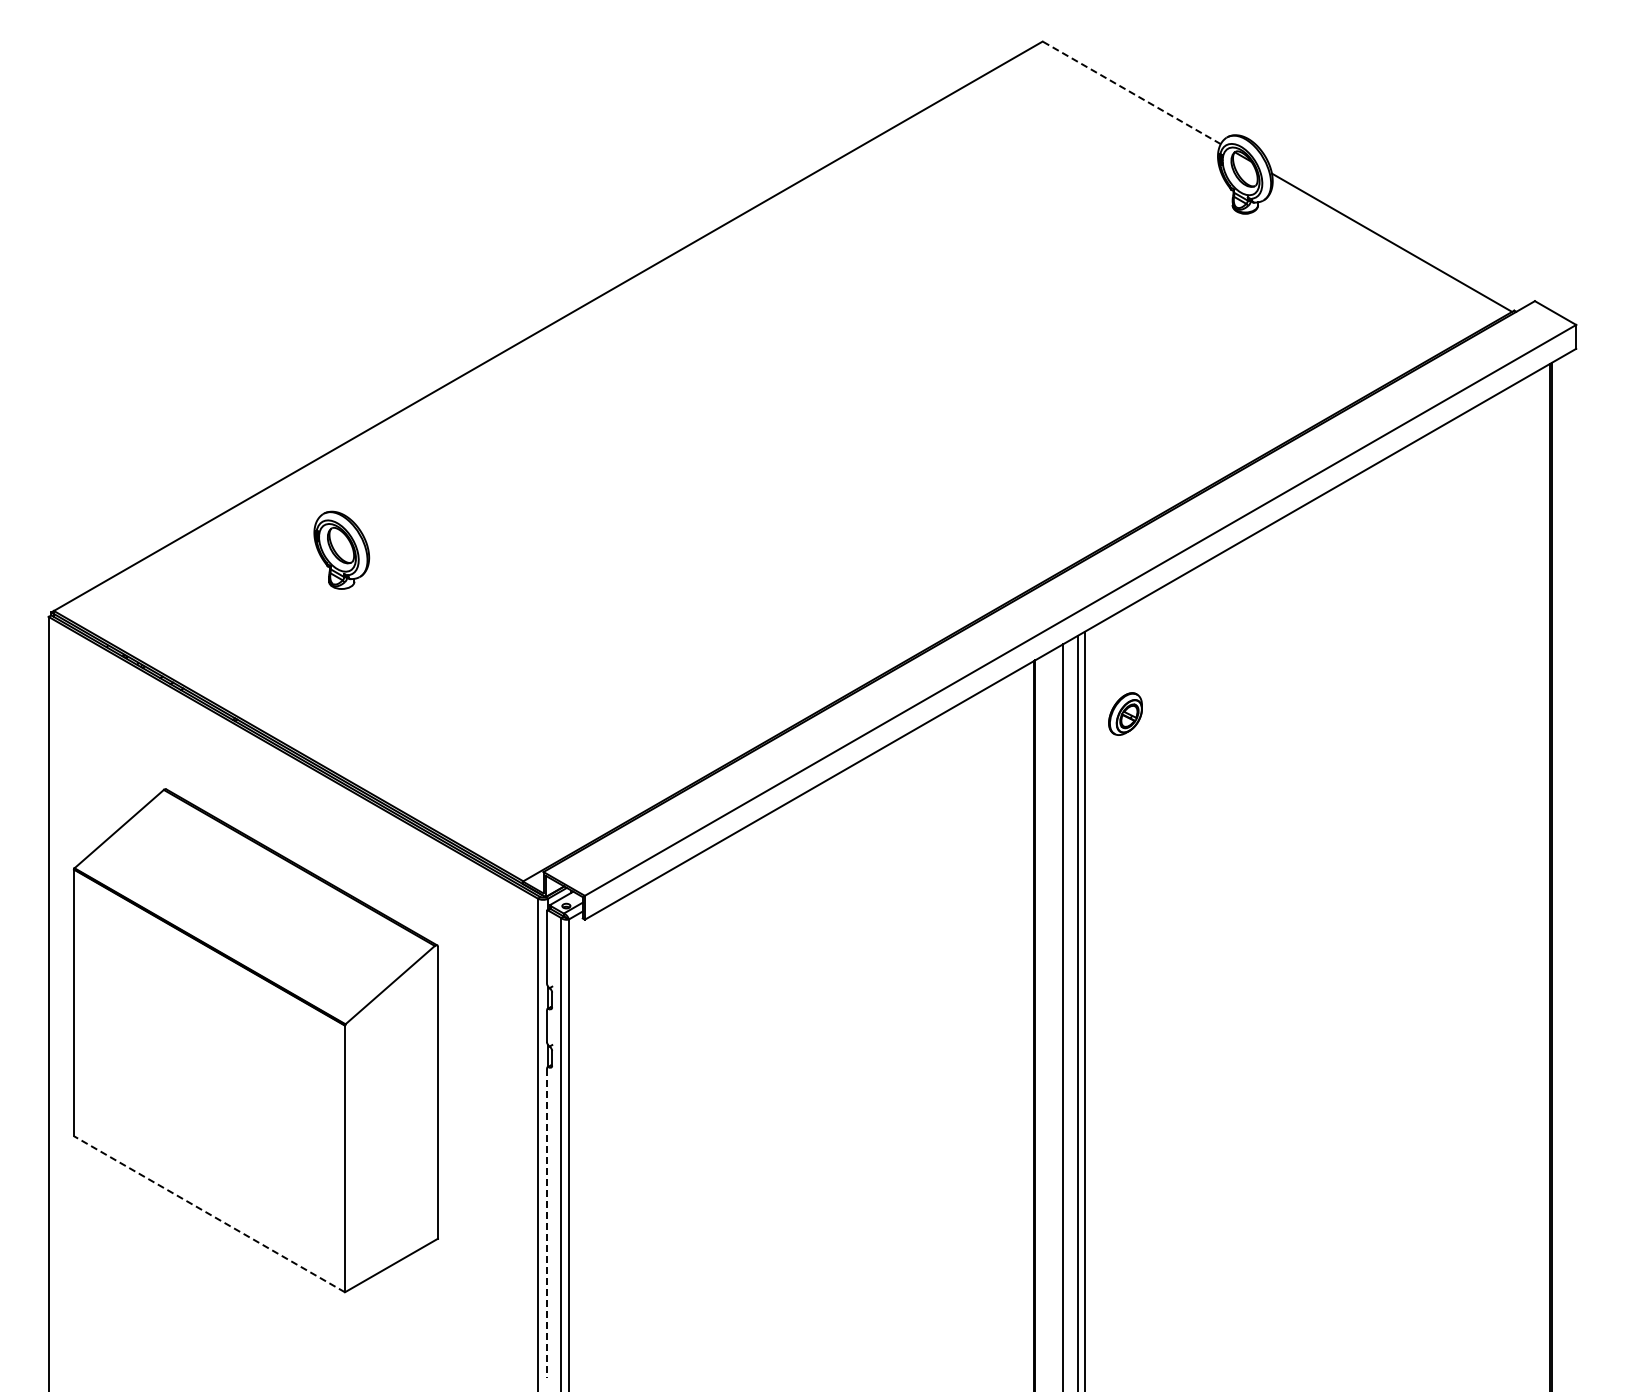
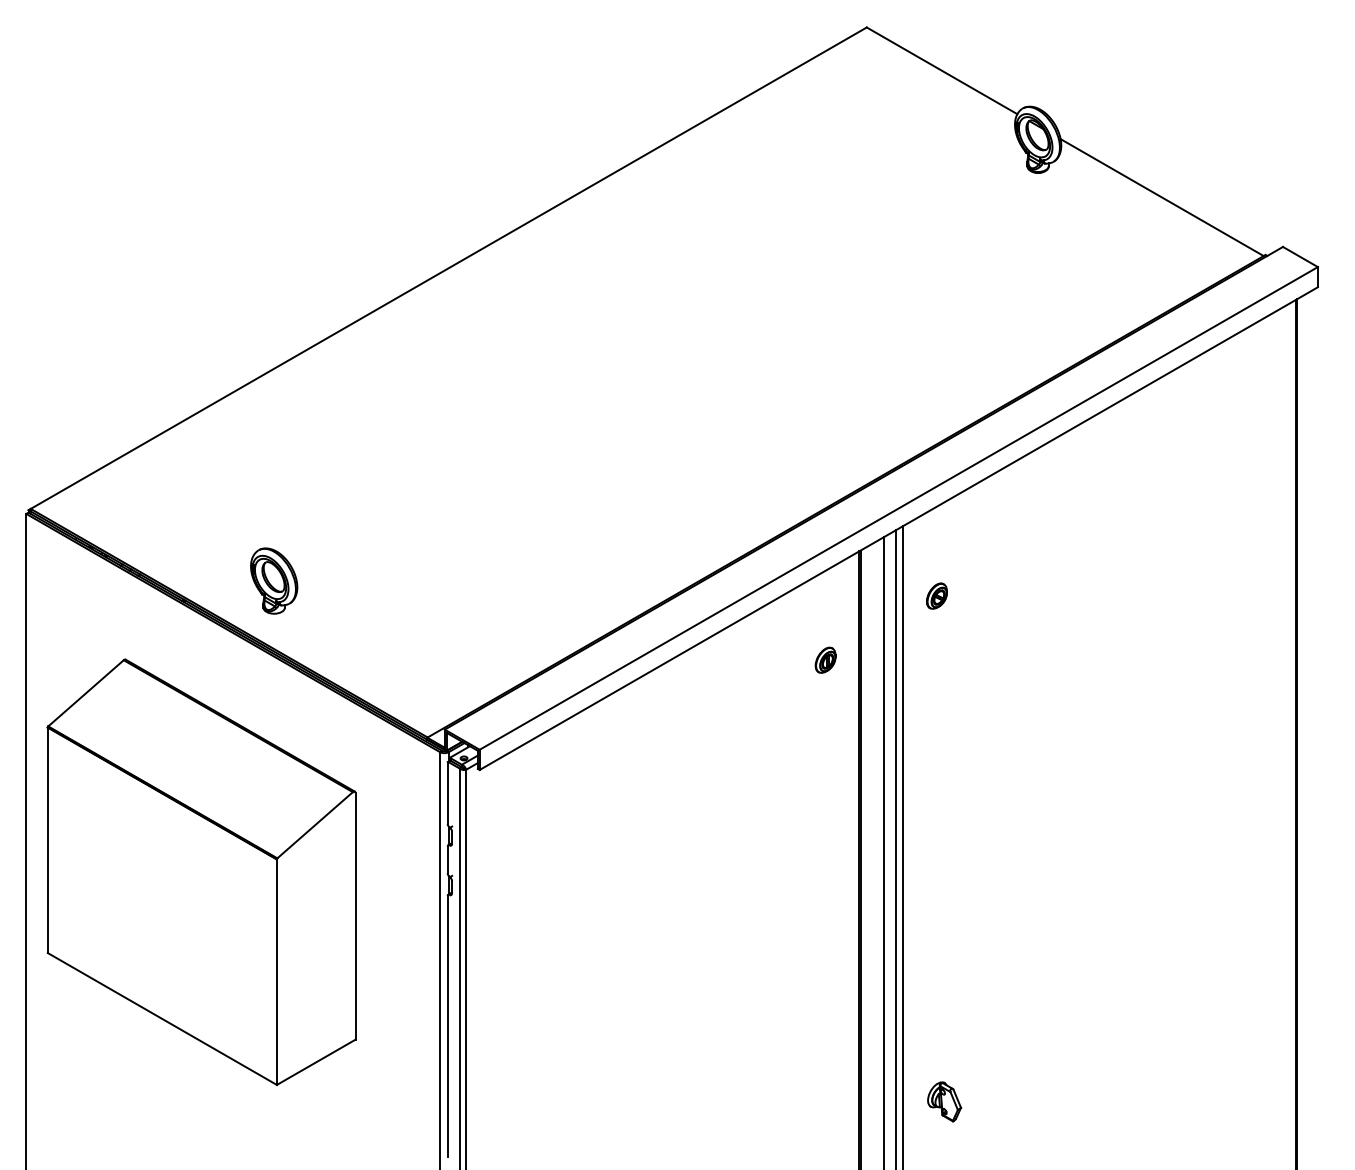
line: (1131, 92) -> (941, 70), dashed -> solid
part: (341, 549) -> (273, 580), moved
part: (1125, 714) -> (936, 596), size x0.71
part: (993, 789) -> (825, 659), added
line: (209, 1214) -> (162, 1019), dashed -> solid
line: (547, 1223) -> (448, 1026), dashed -> solid
part: (1134, 1312) -> (944, 1102), added

